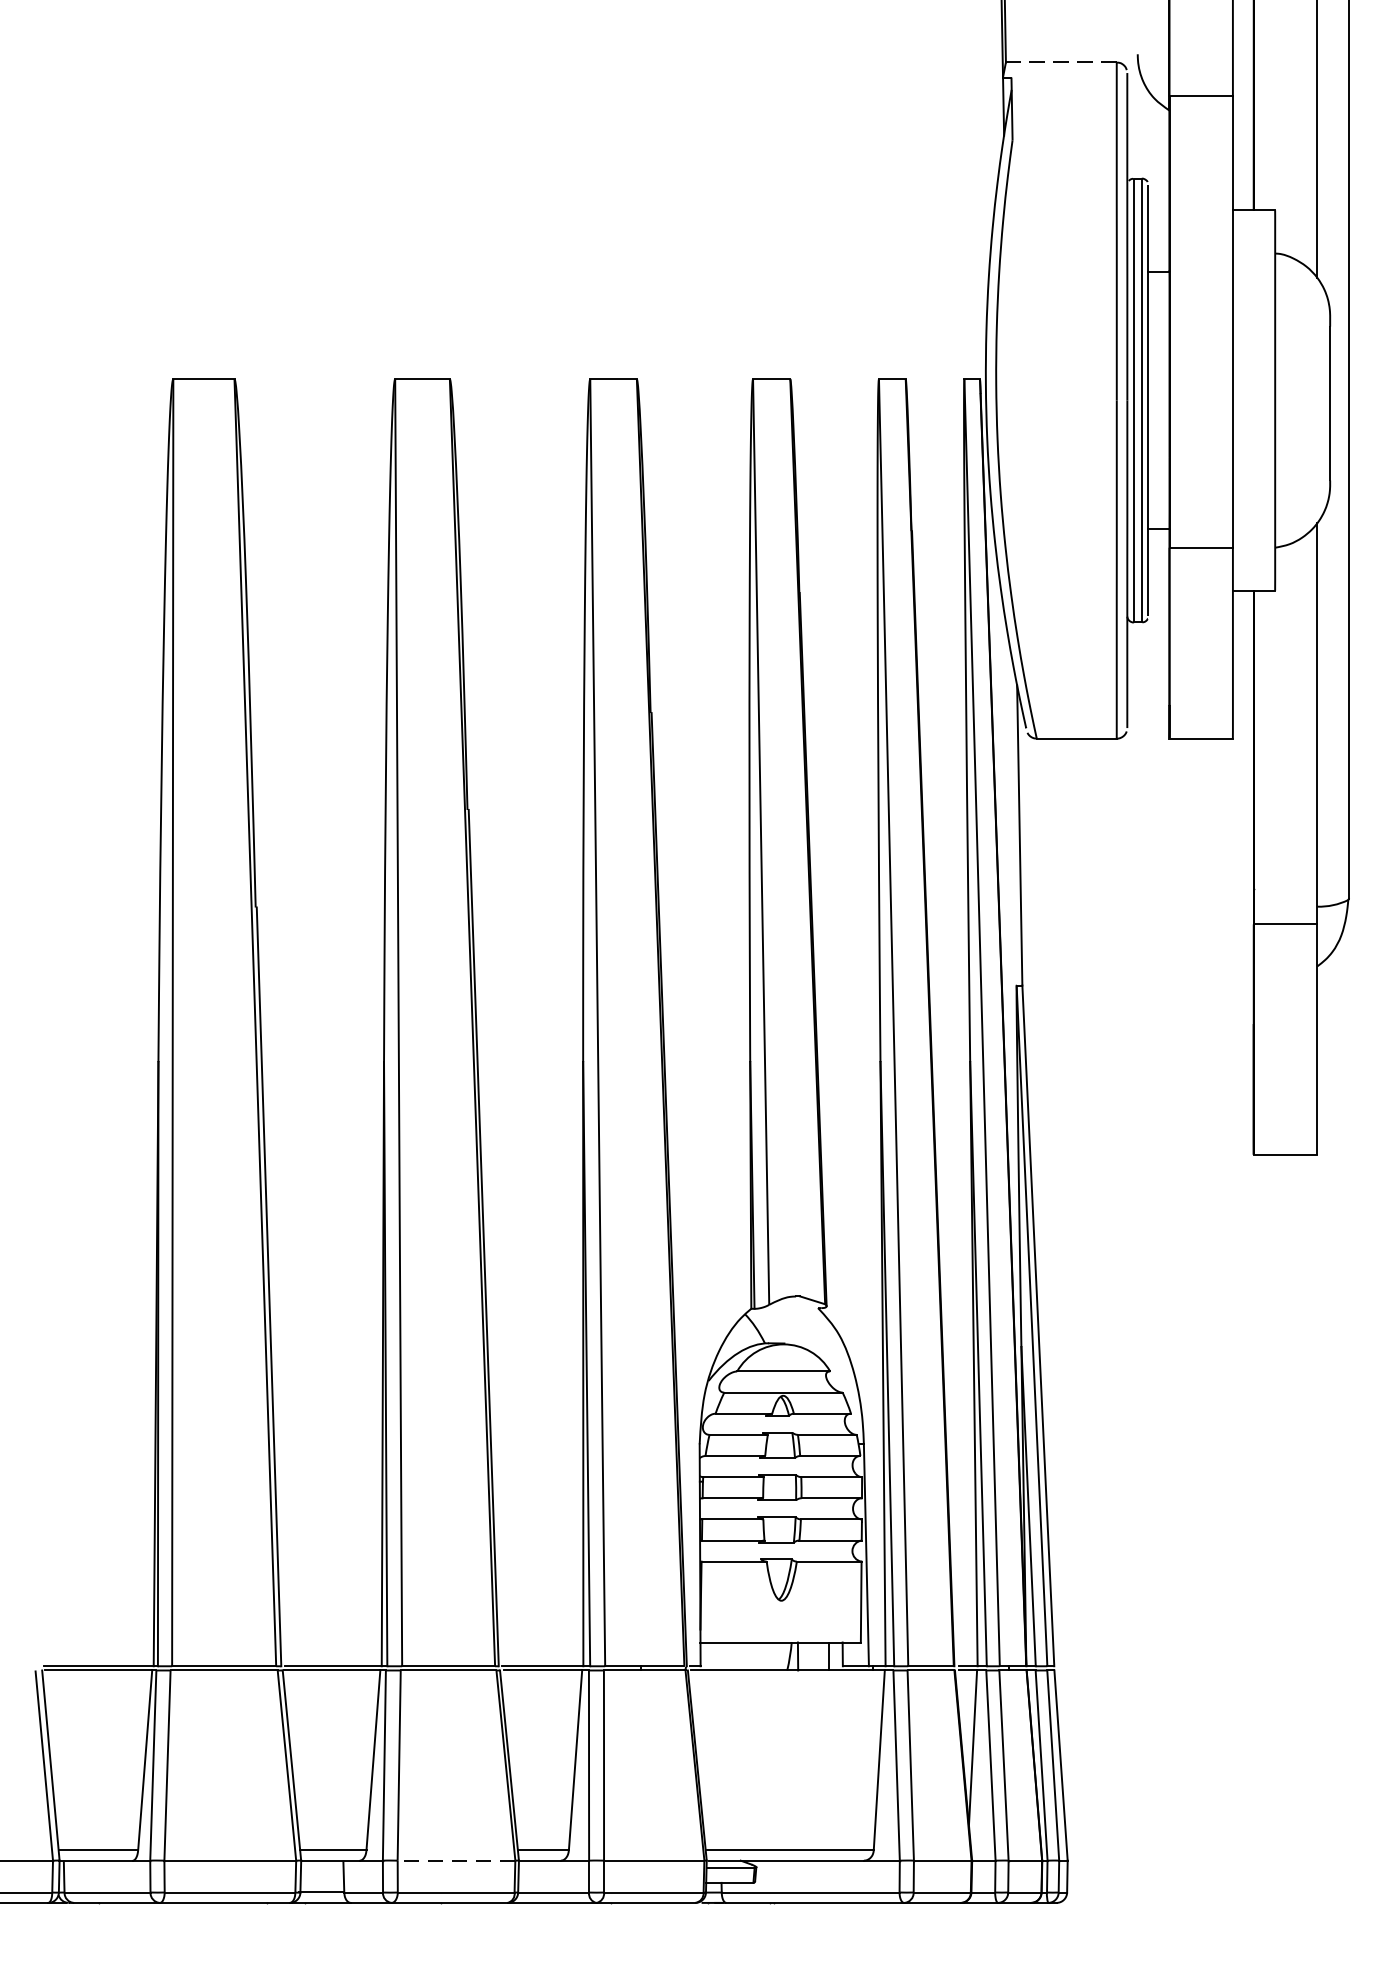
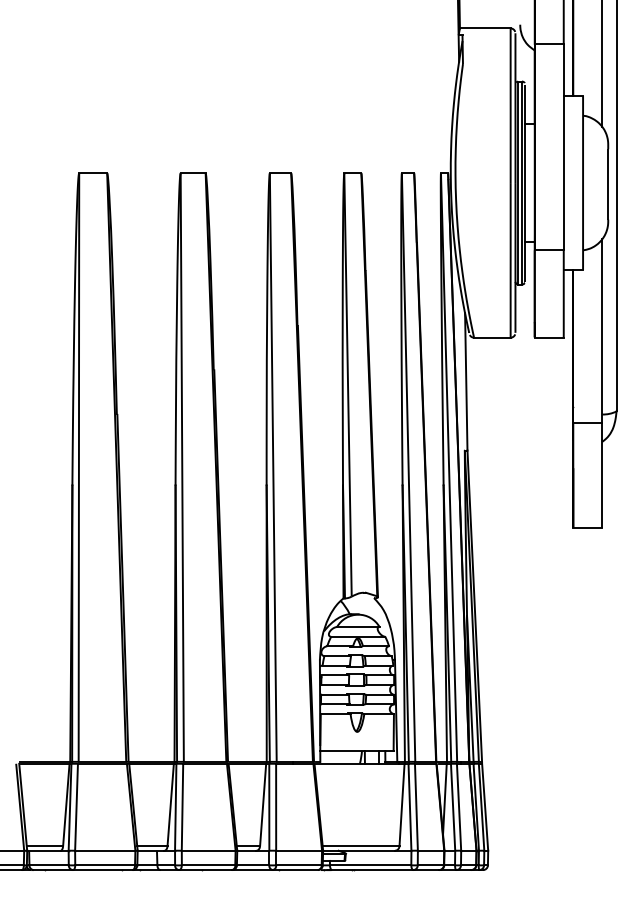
line: (1059, 62) -> (484, 28), dashed -> solid
line: (456, 1860) -> (208, 850), dashed -> solid

